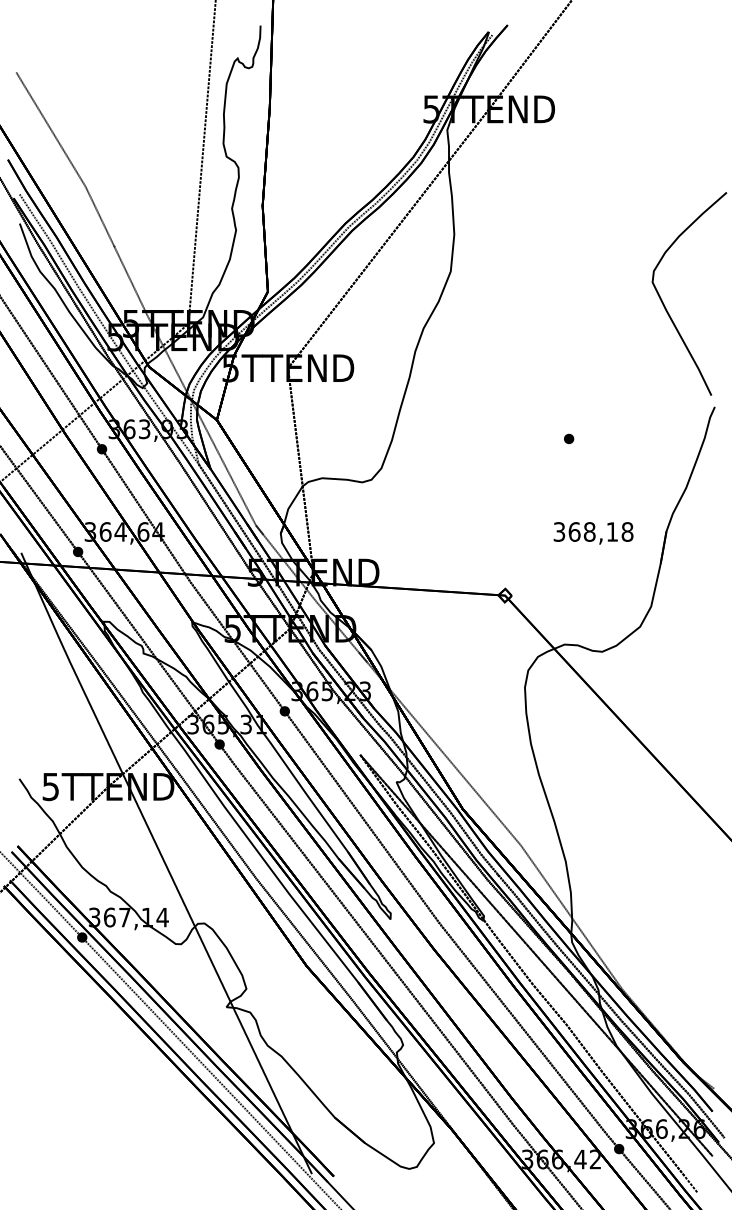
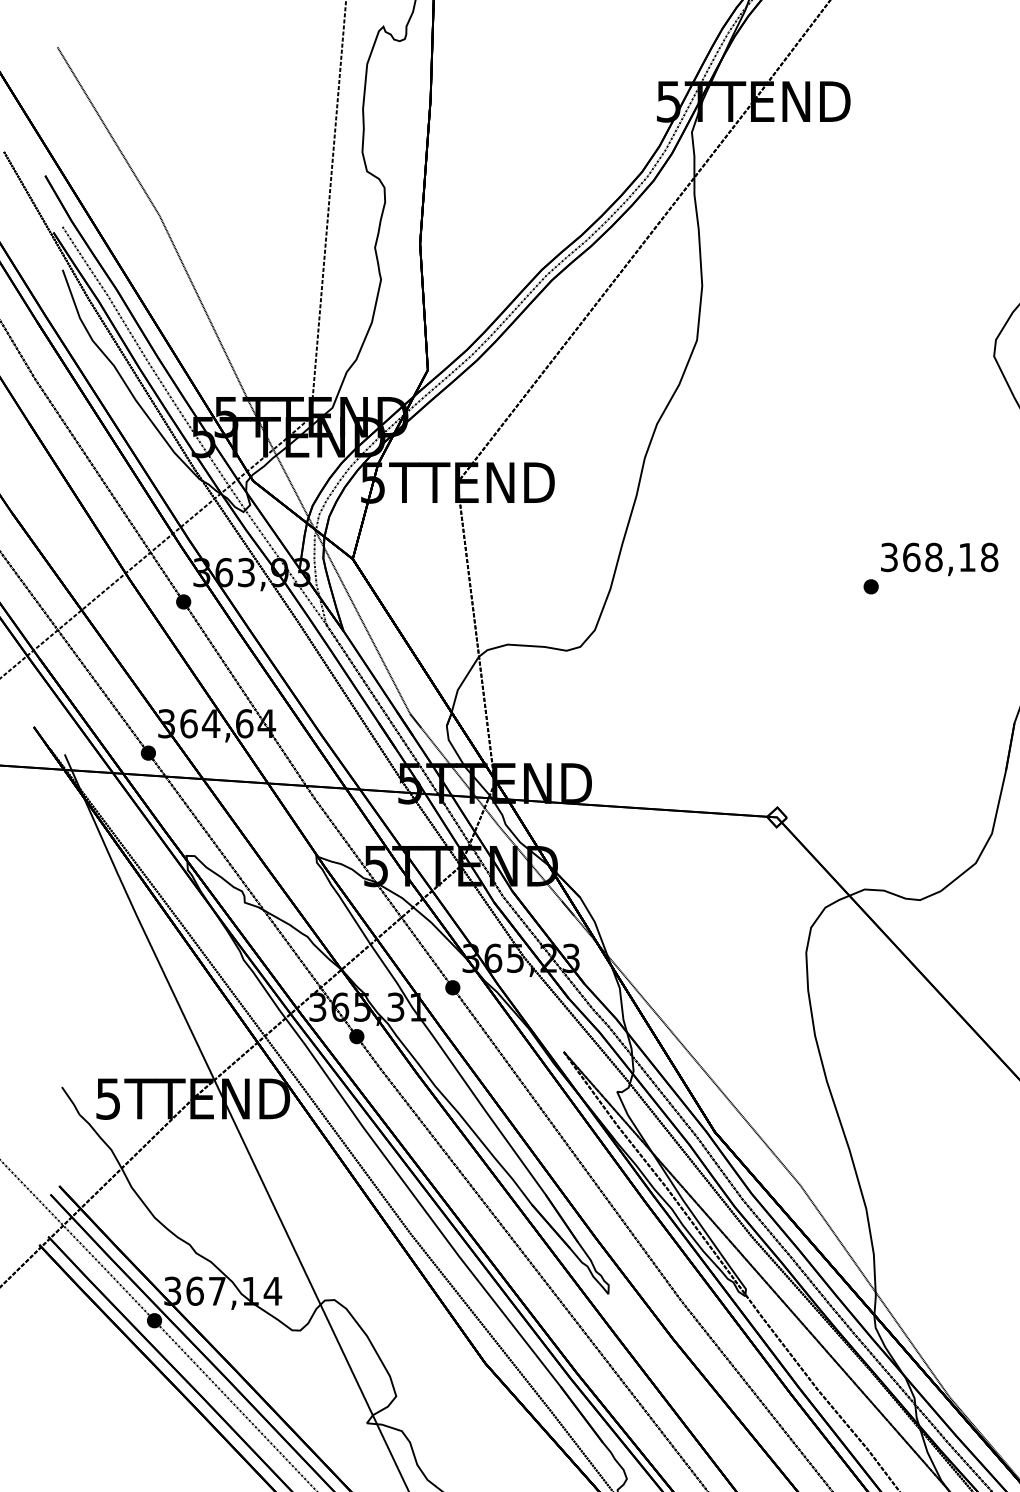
text: (593, 533) -> (939, 559), moved

